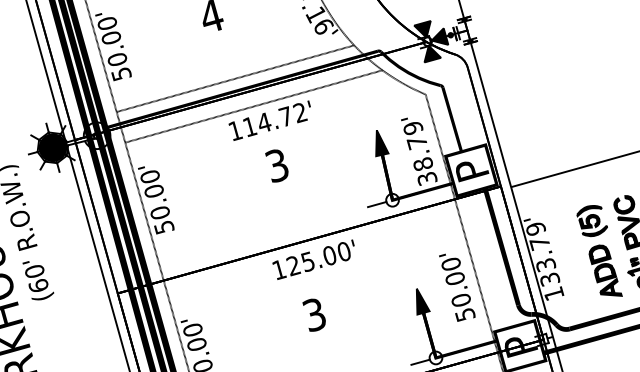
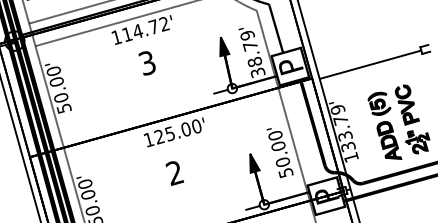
text: (314, 315) -> (174, 173), 3 -> 2

